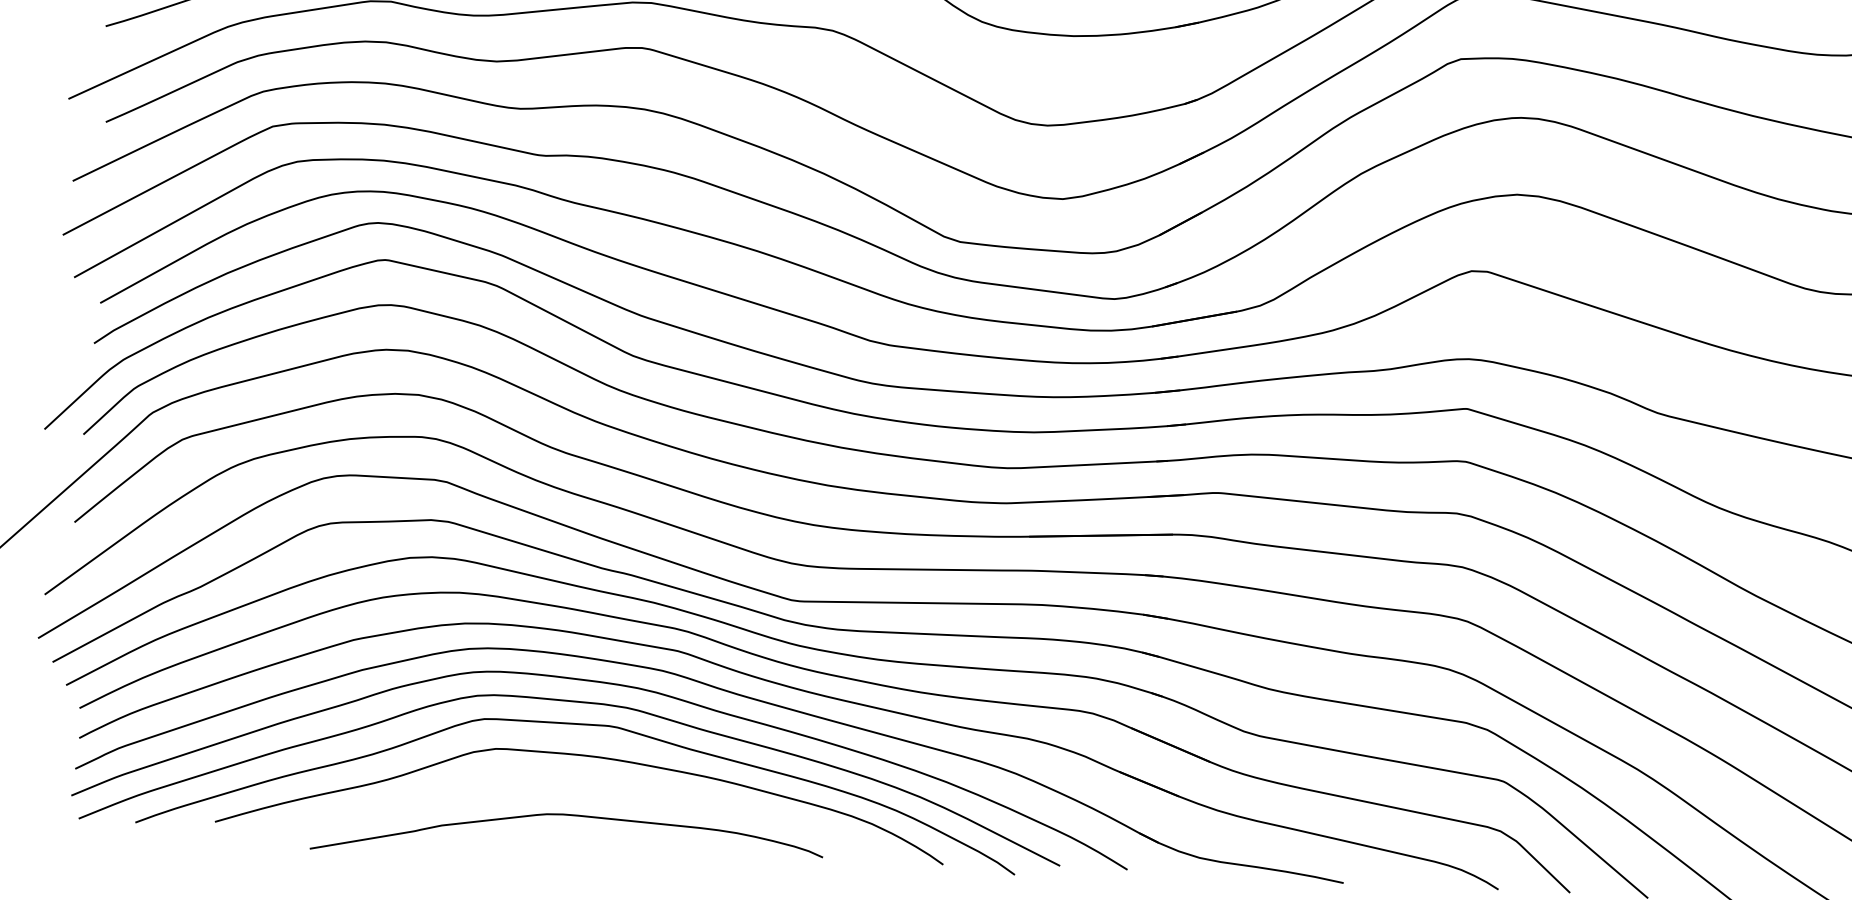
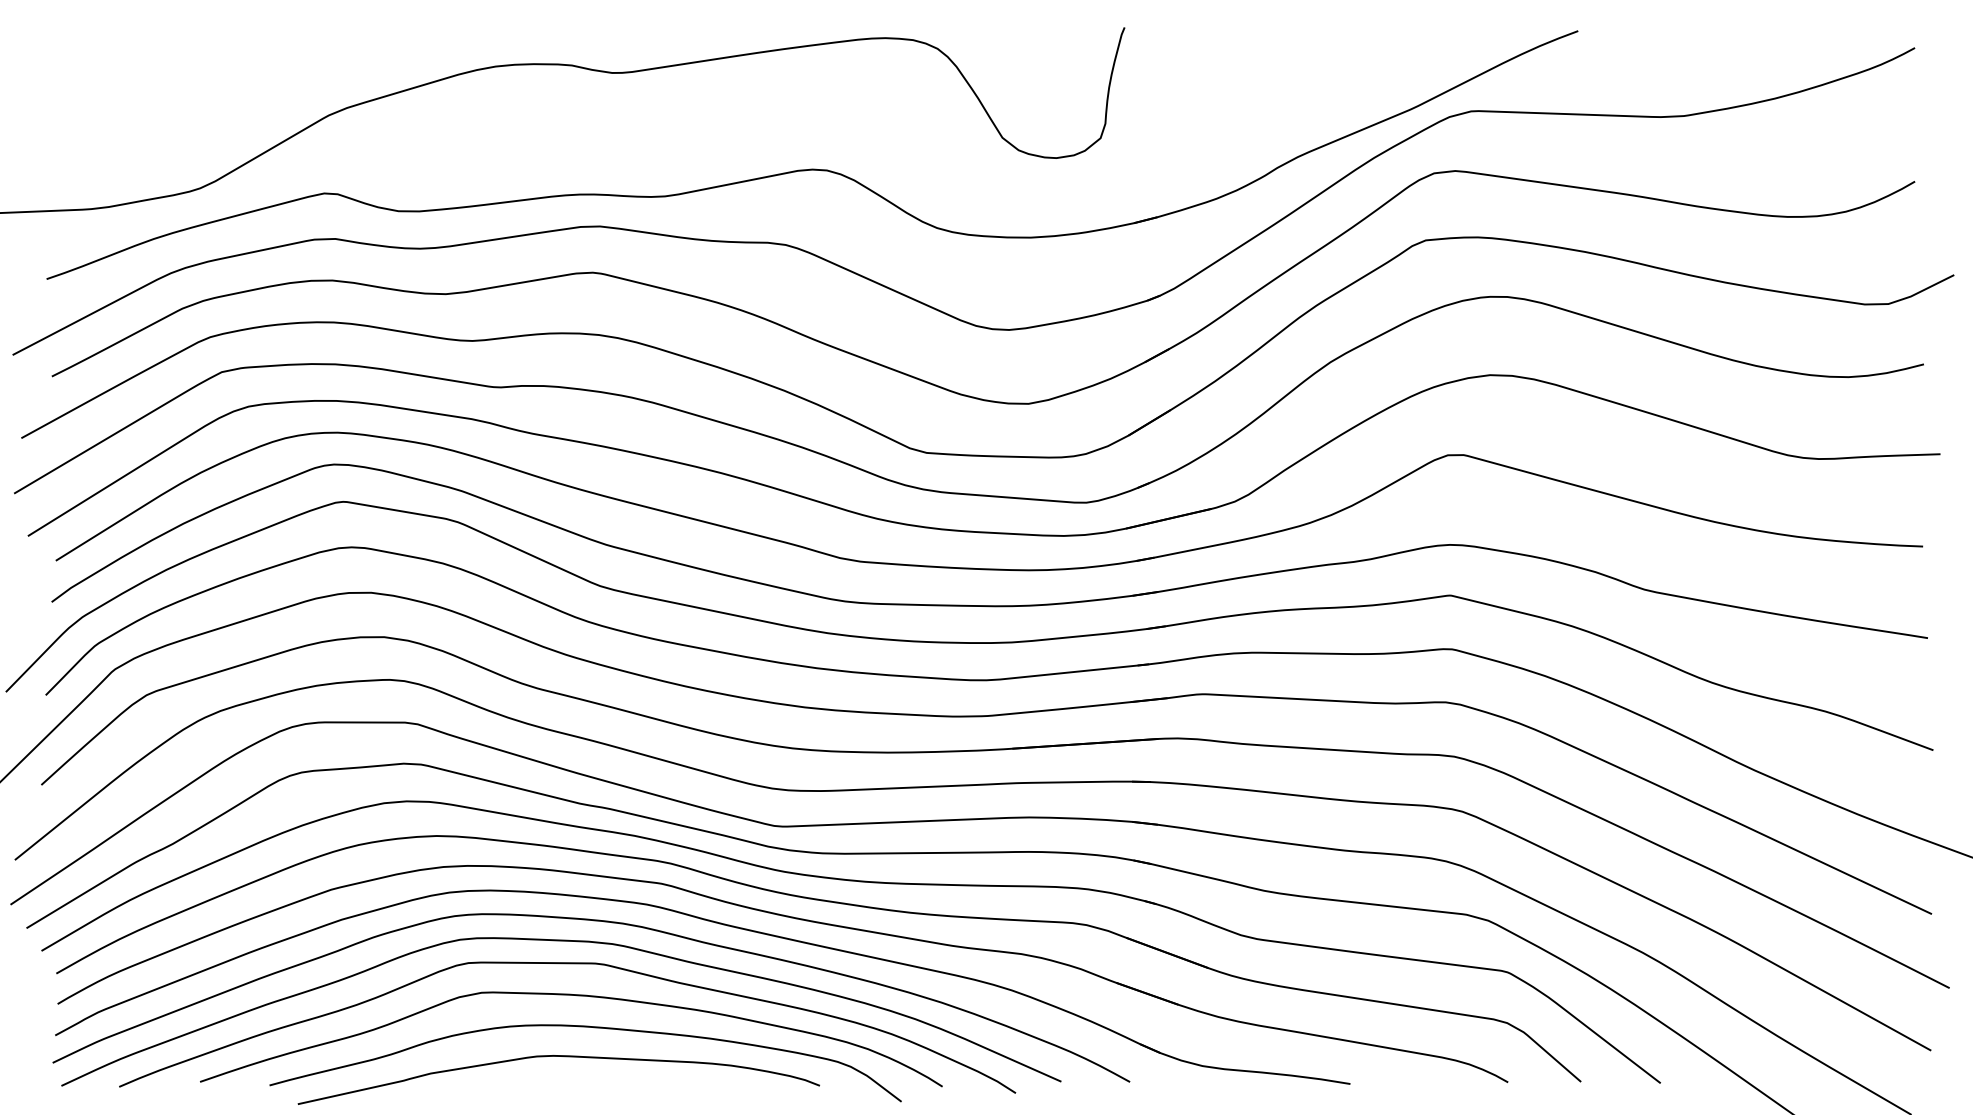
curve: (595, 788) -> (585, 1027), added

